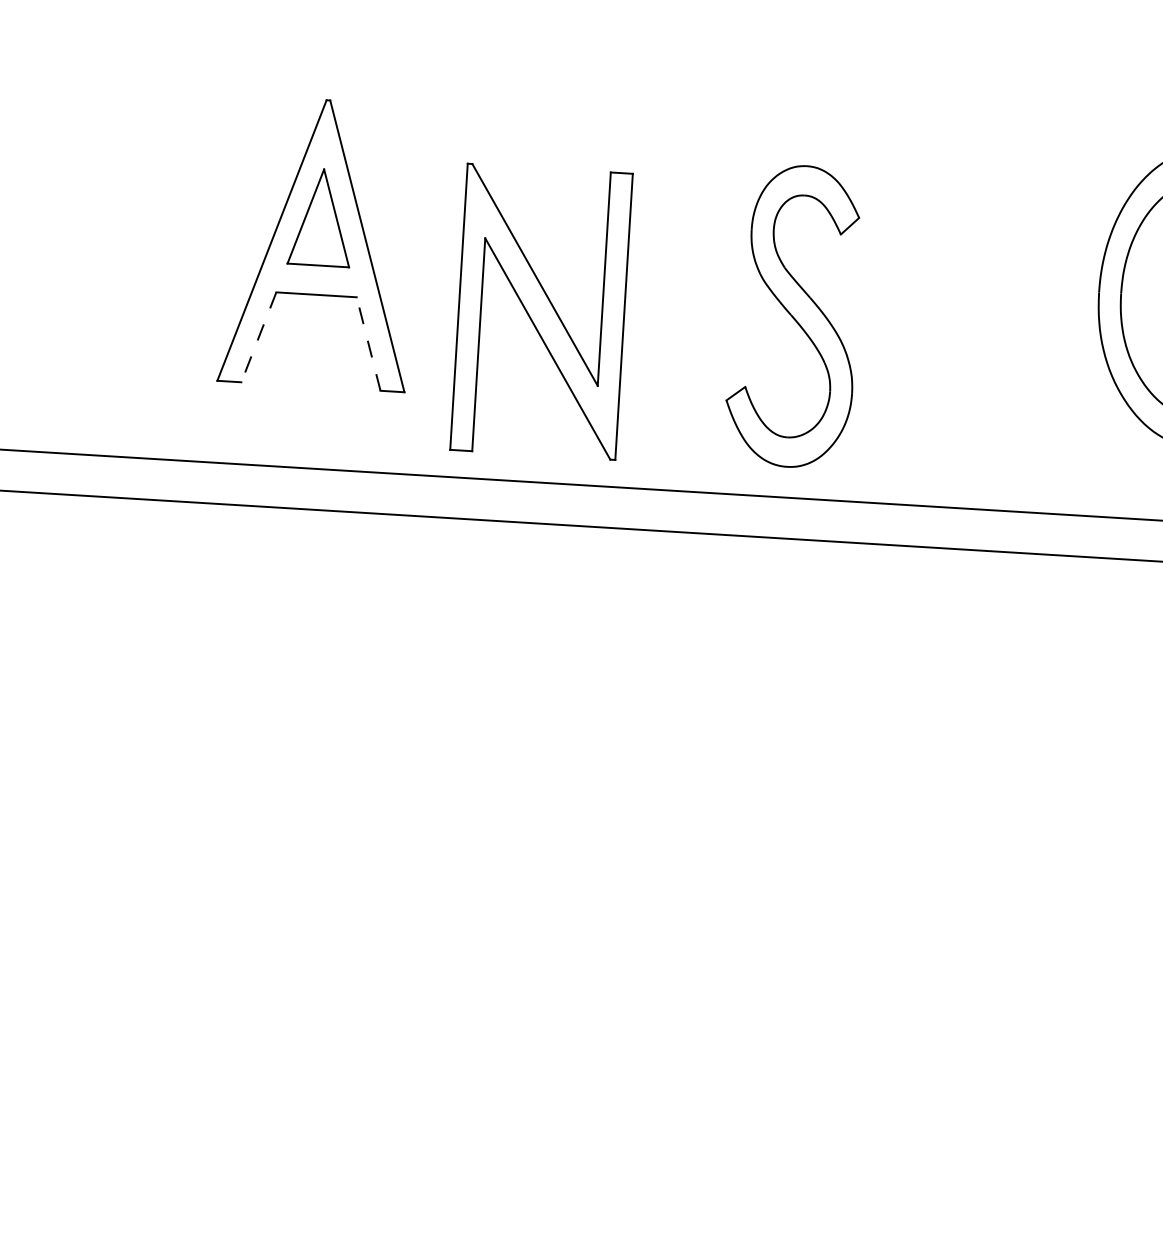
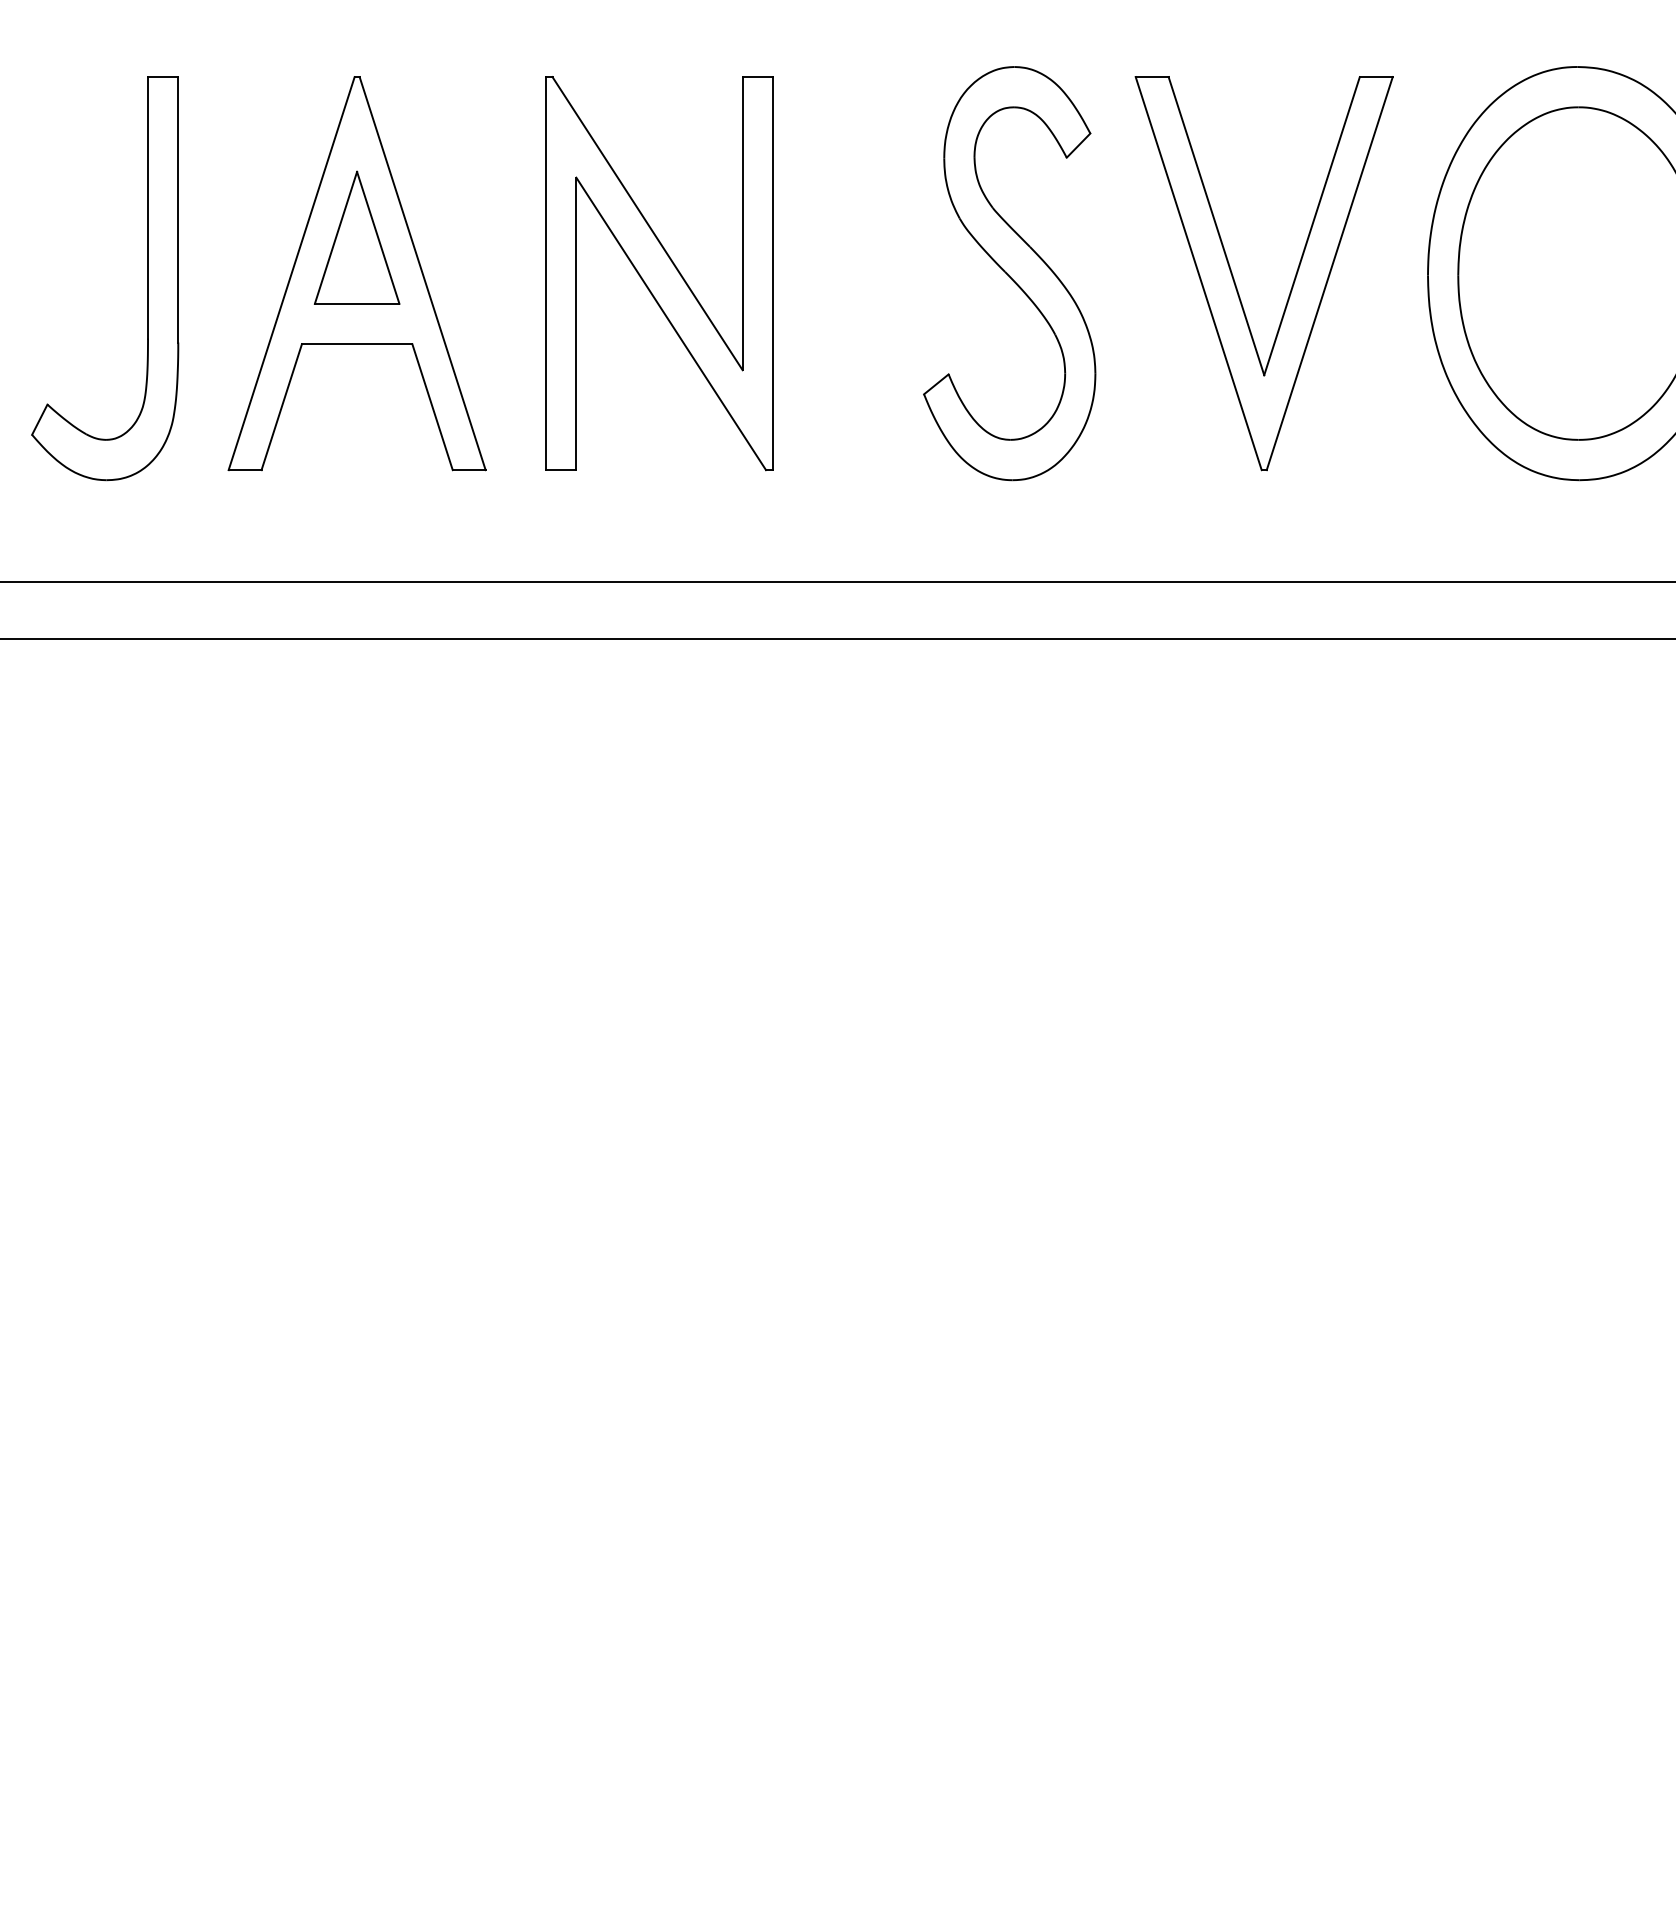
part: (166, 237) -> (147, 278), added
part: (958, 288) -> (1235, 281), added
part: (541, 311) -> (659, 273), moved
part: (794, 316) -> (1009, 273), moved
line: (258, 337) -> (281, 407), dashed -> solid
line: (368, 343) -> (432, 406), dashed -> solid

